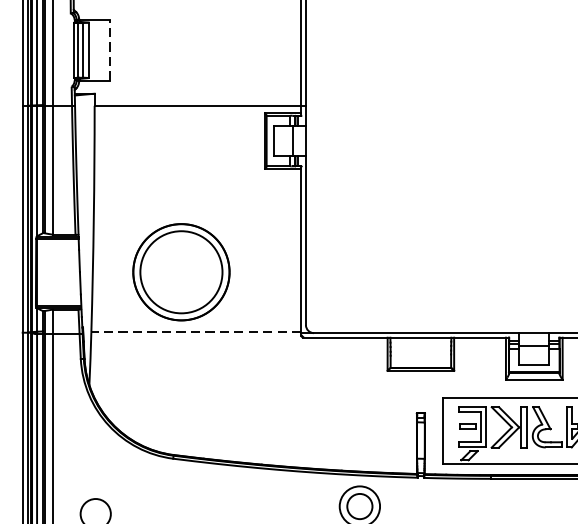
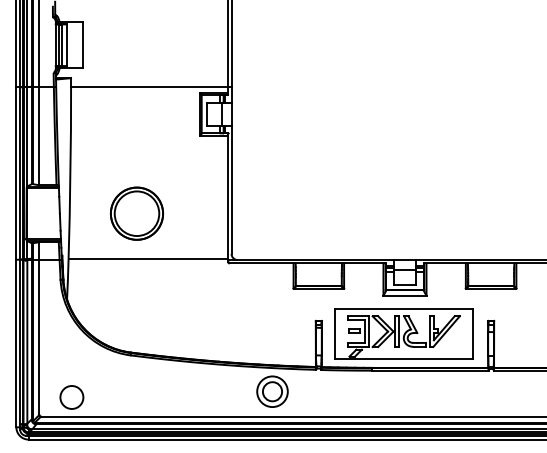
line: (111, 50) -> (83, 45), dashed -> solid
part: (180, 271) -> (136, 213), size x0.71
line: (196, 332) -> (148, 259), dashed -> solid

